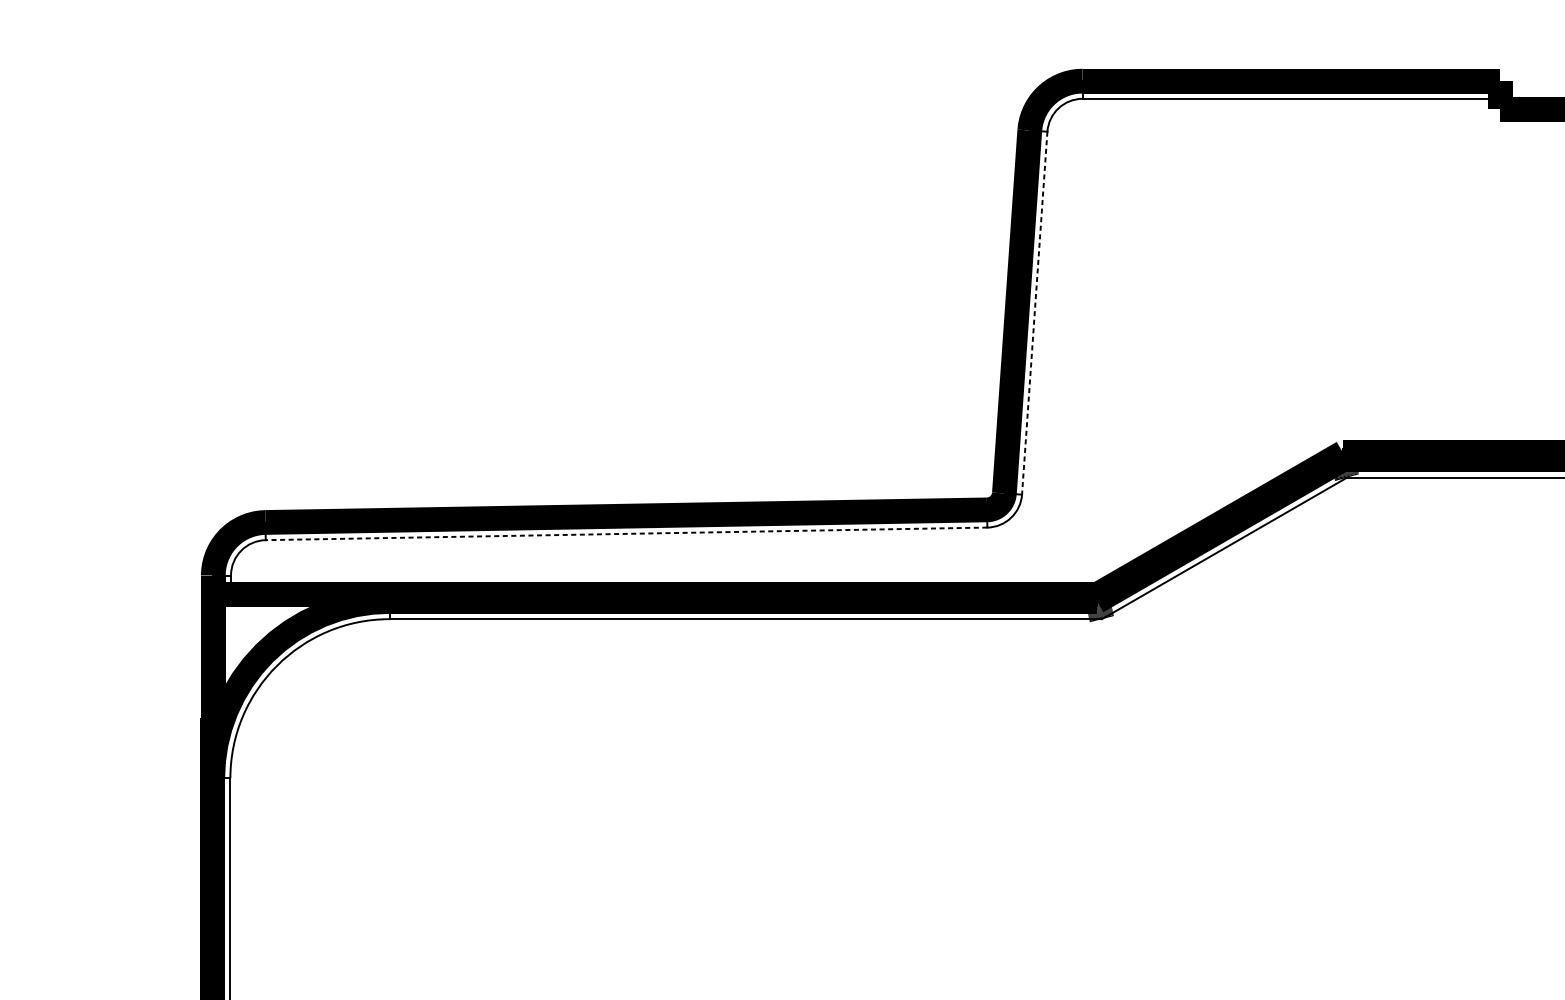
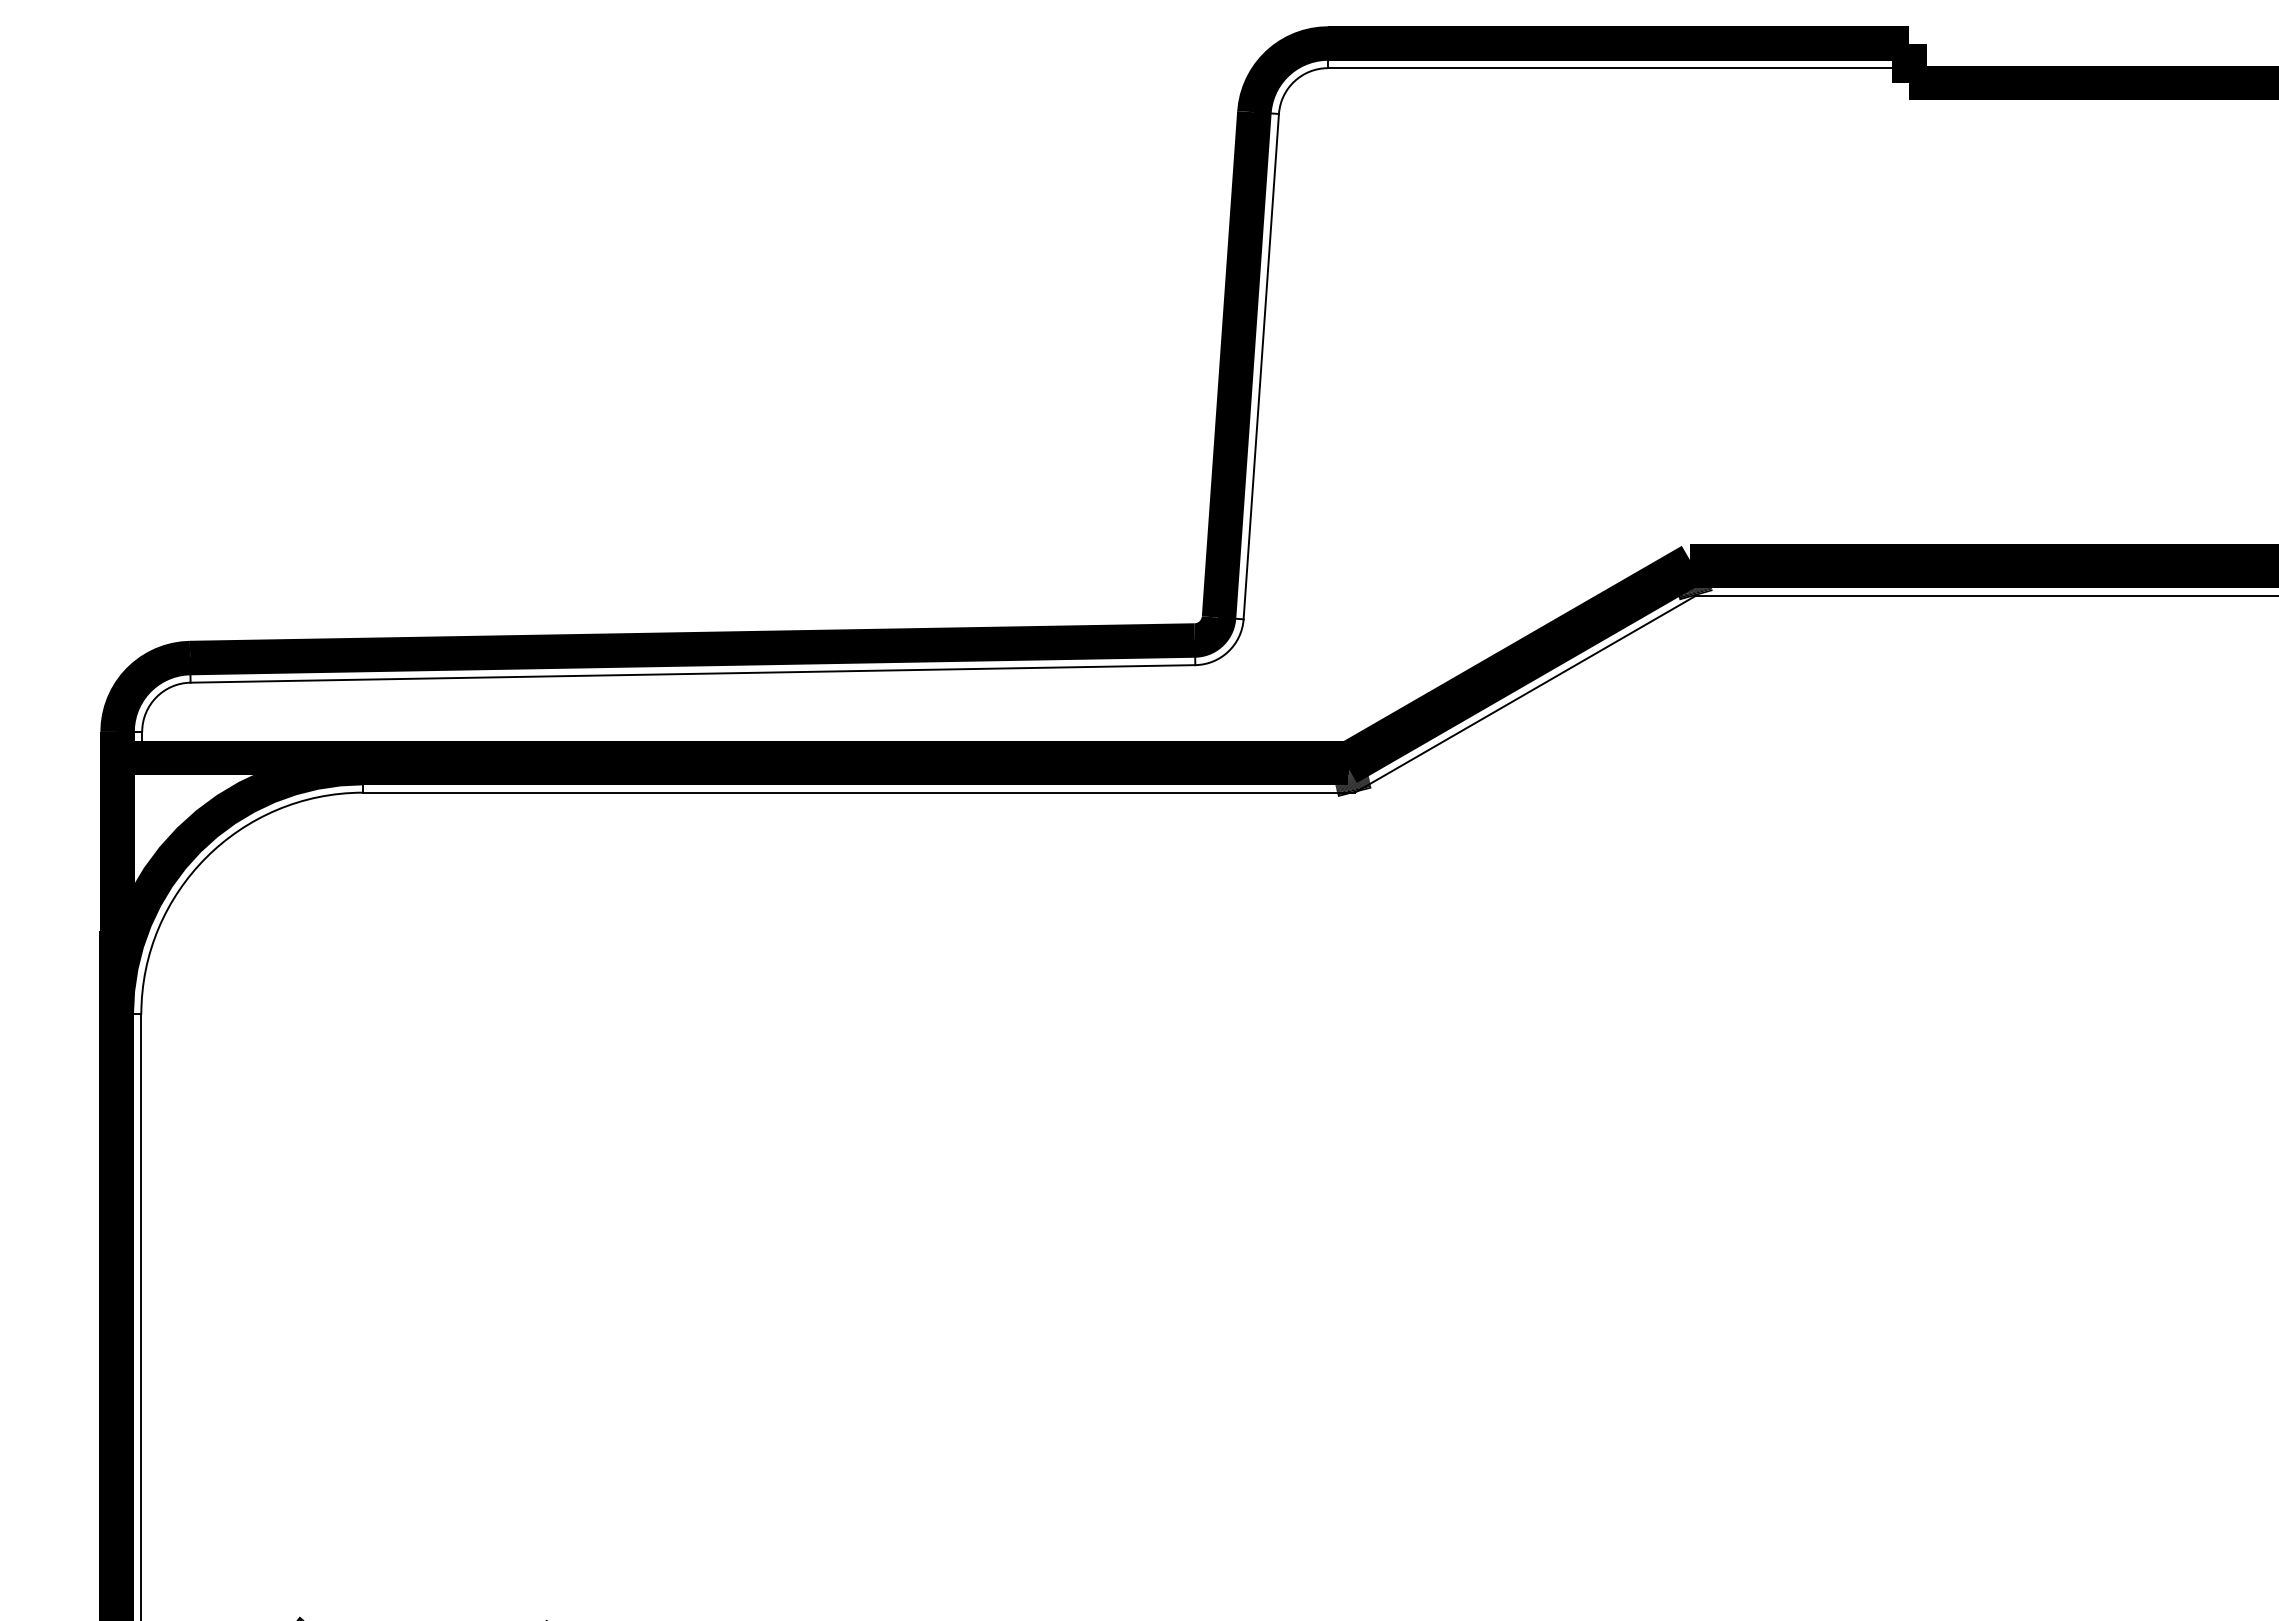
line: (1034, 313) -> (1261, 367), dashed -> solid
line: (626, 533) -> (692, 673), dashed -> solid

